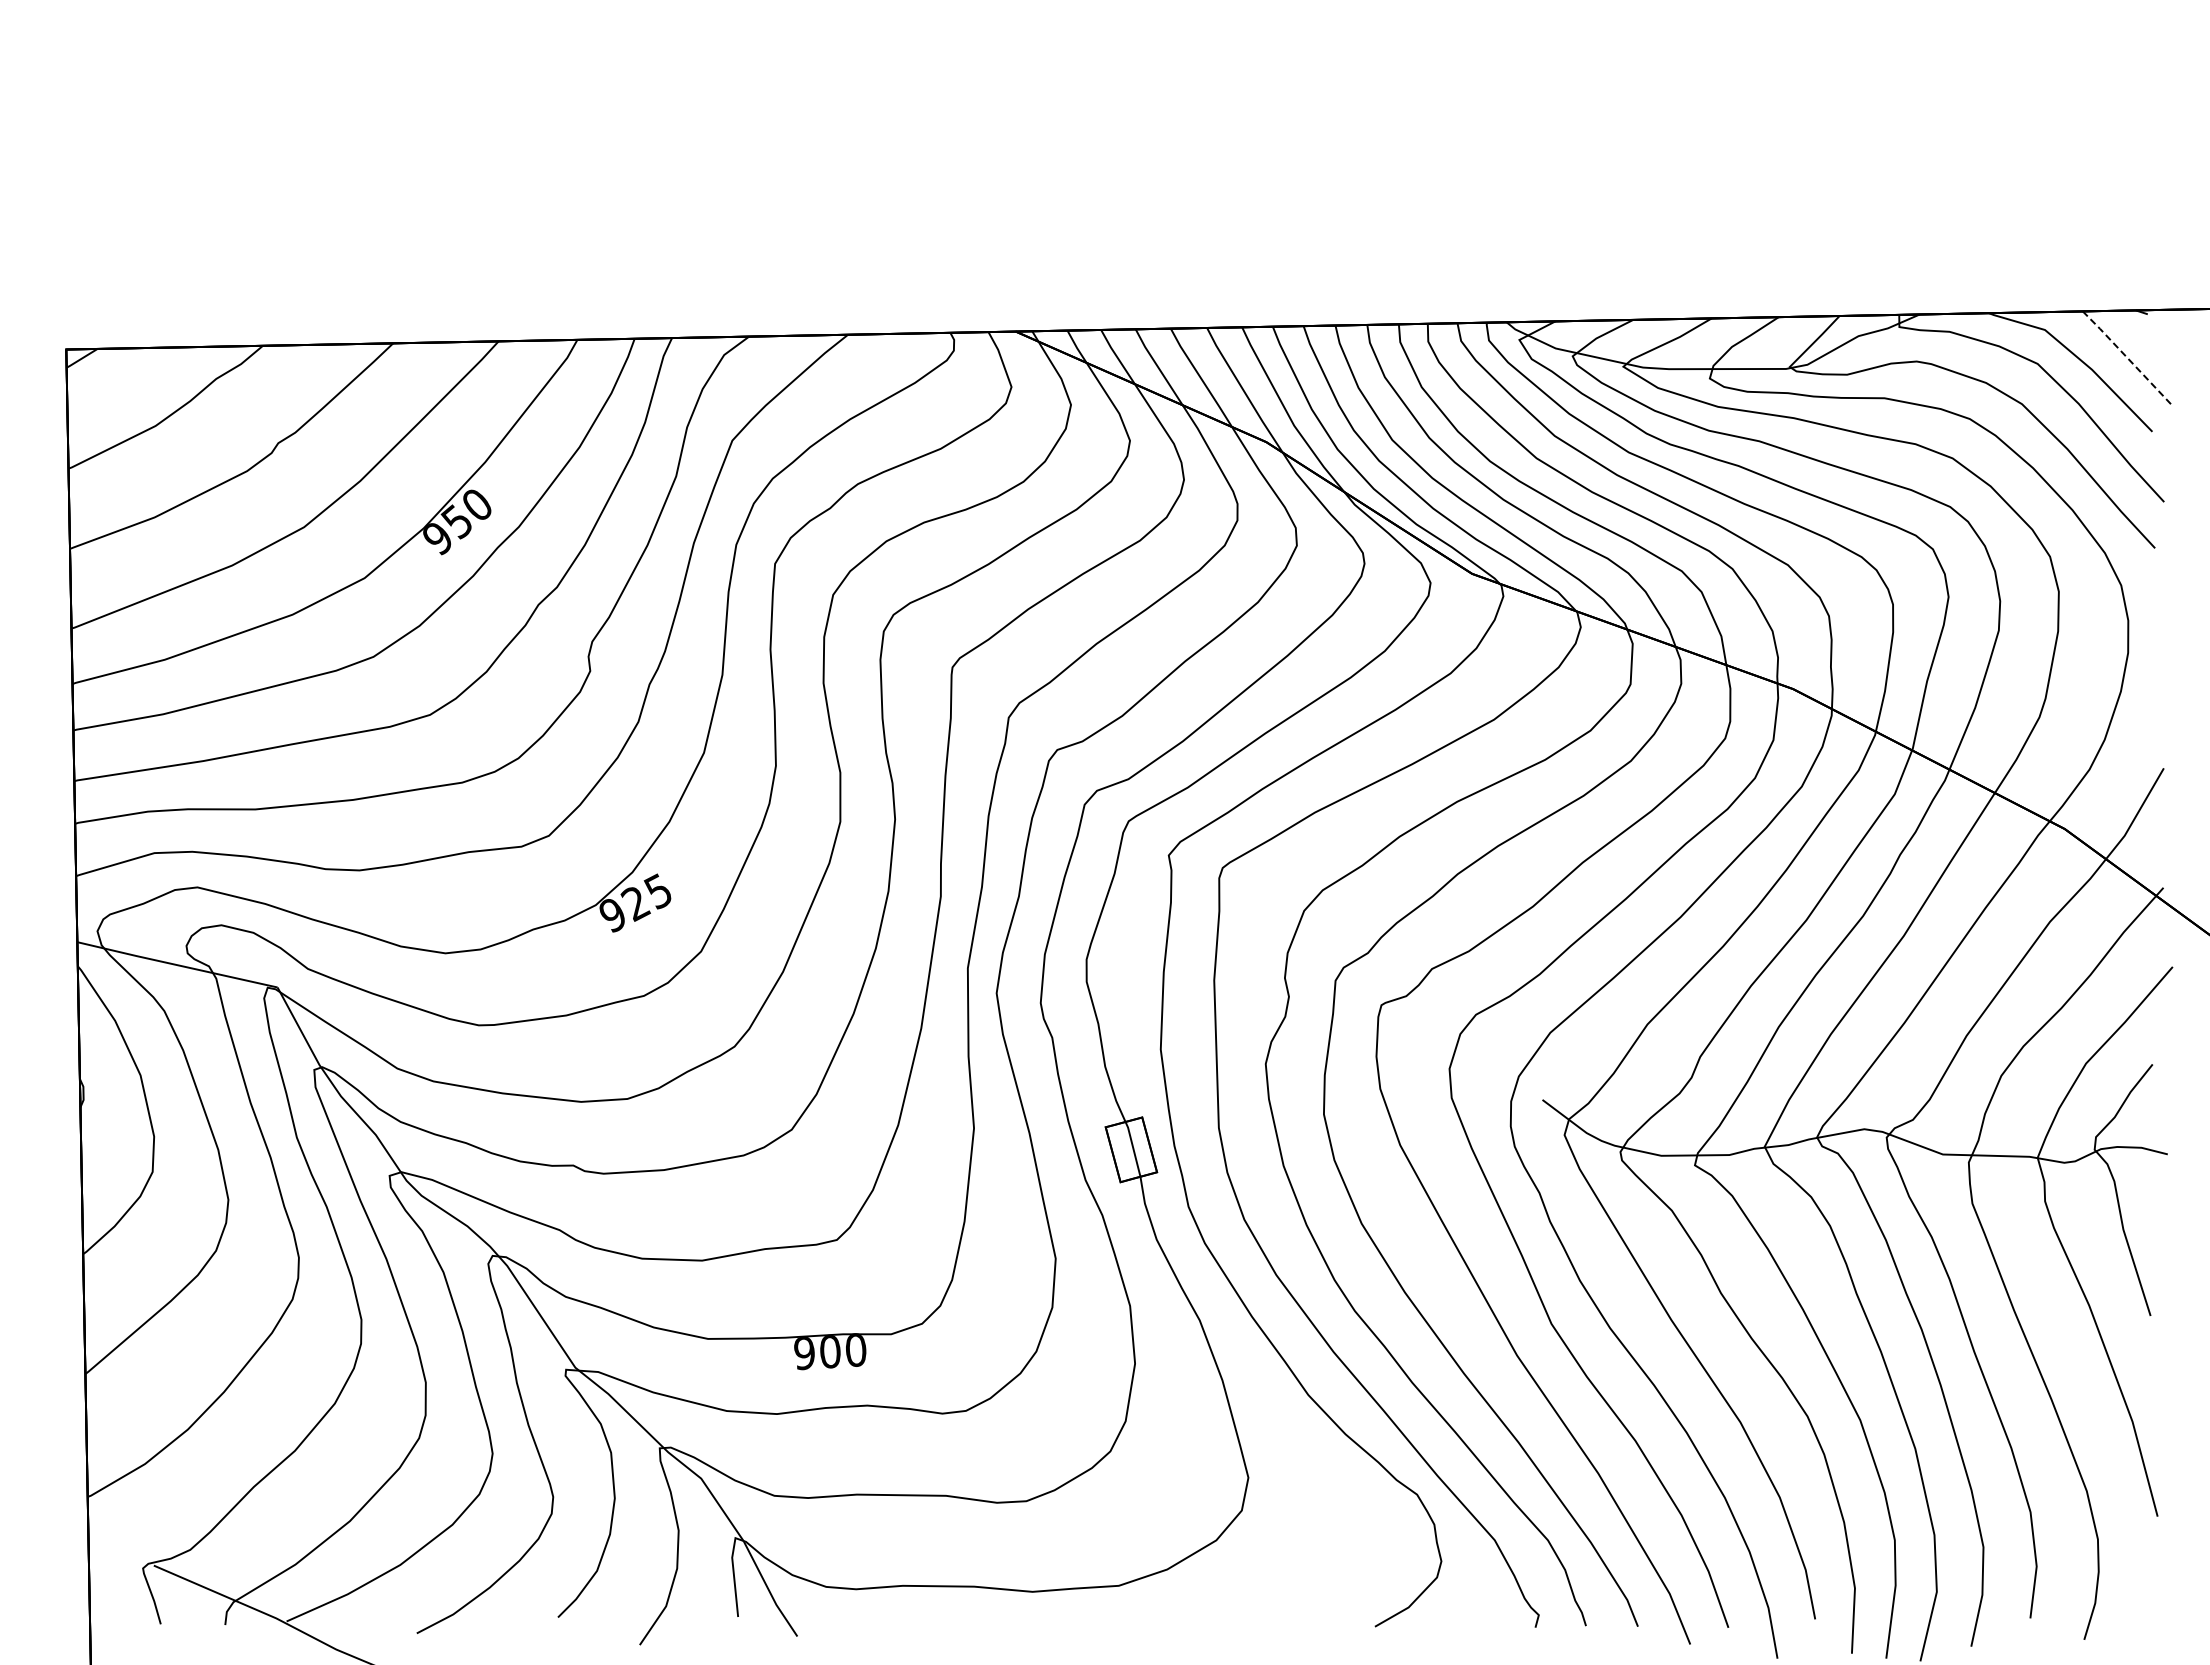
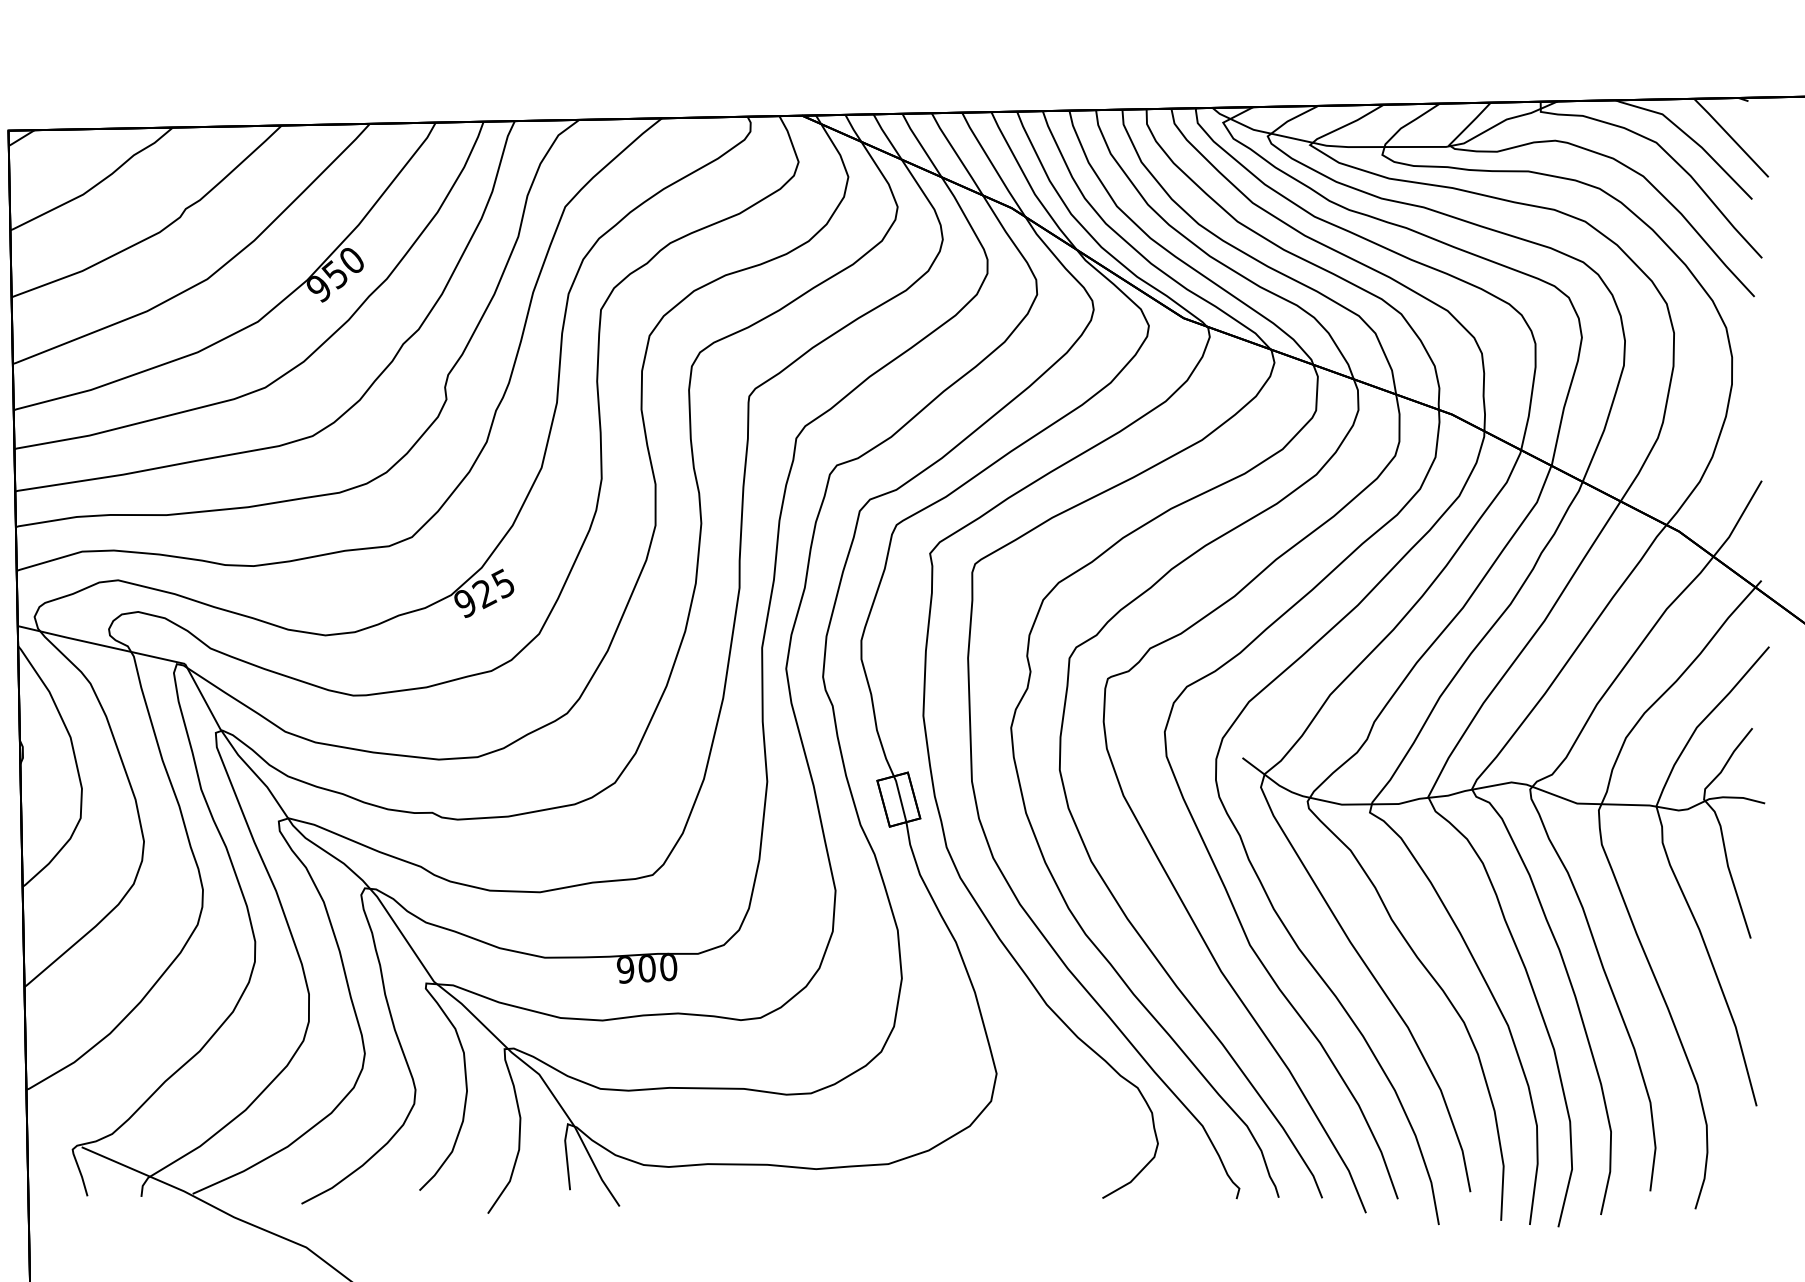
line: (2127, 358) -> (1731, 138), dashed -> solid

